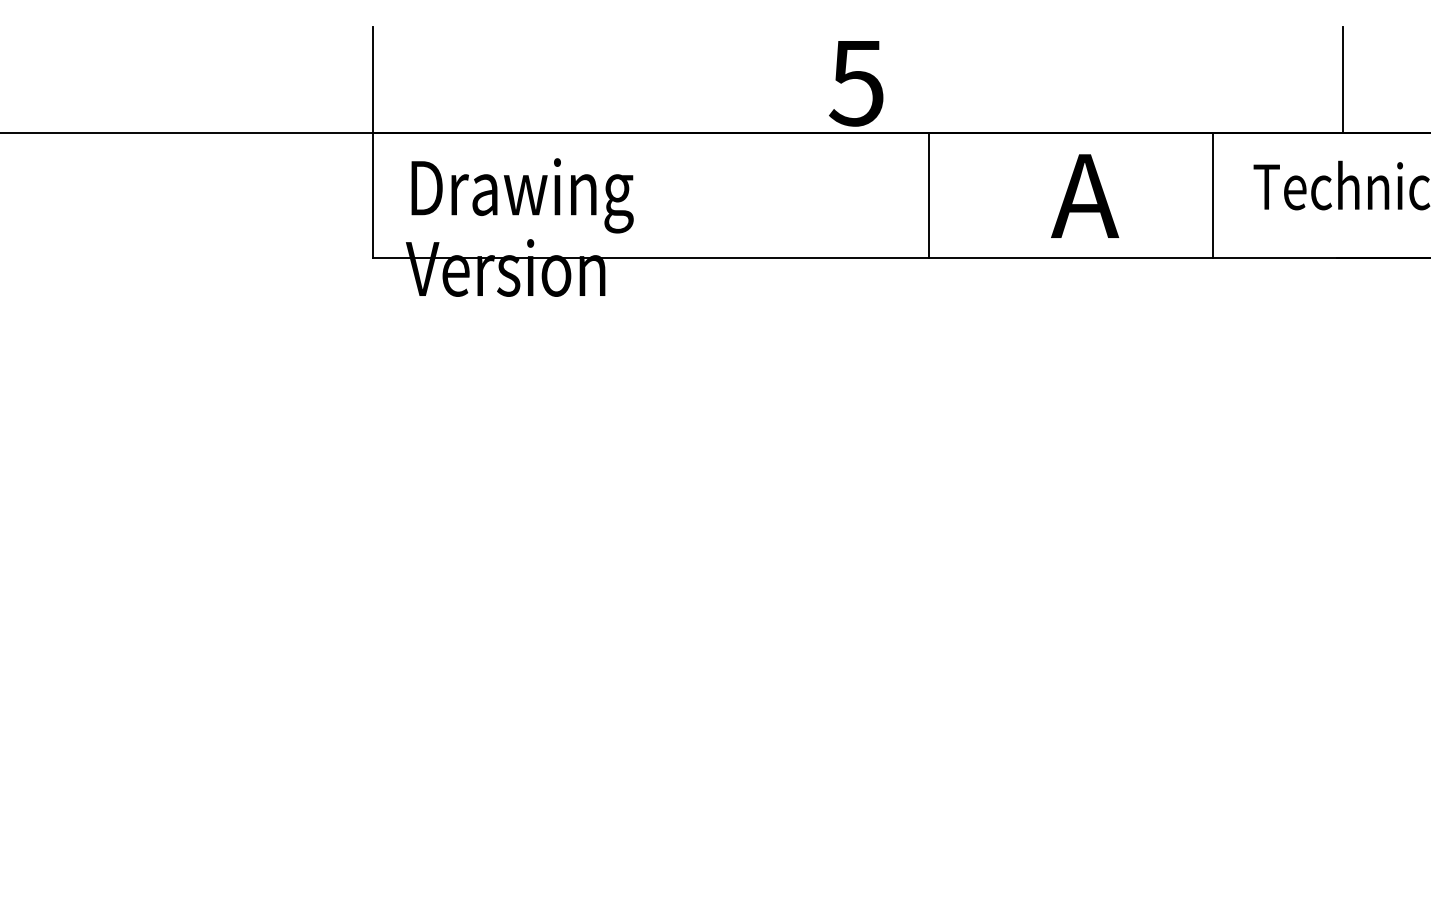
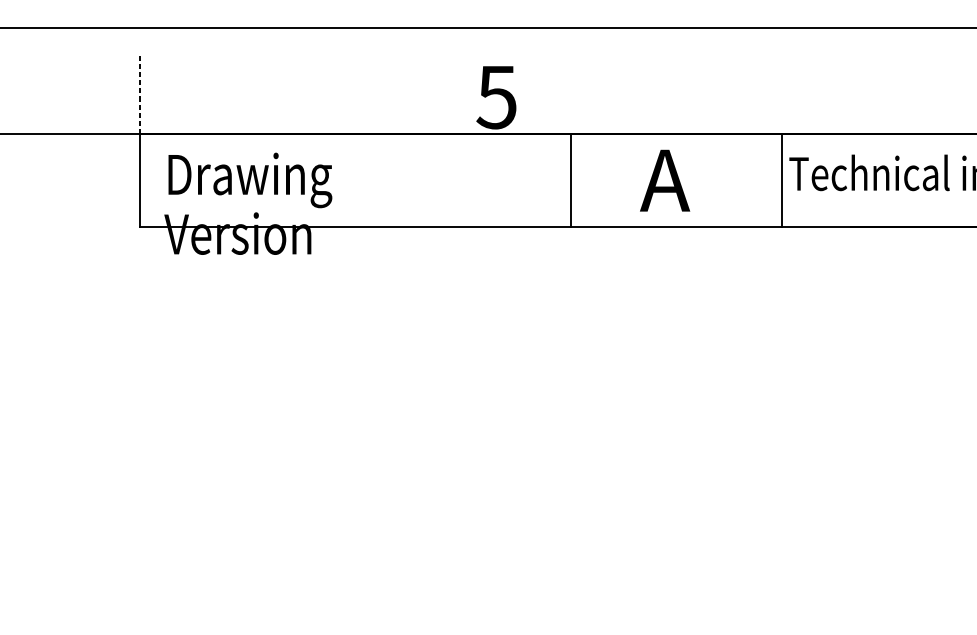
line: (1343, 79) -> (855, 94), removed
line: (373, 80) -> (140, 95), solid -> dashed
line: (928, 195) -> (570, 180), moved
line: (1213, 195) -> (782, 180), moved

